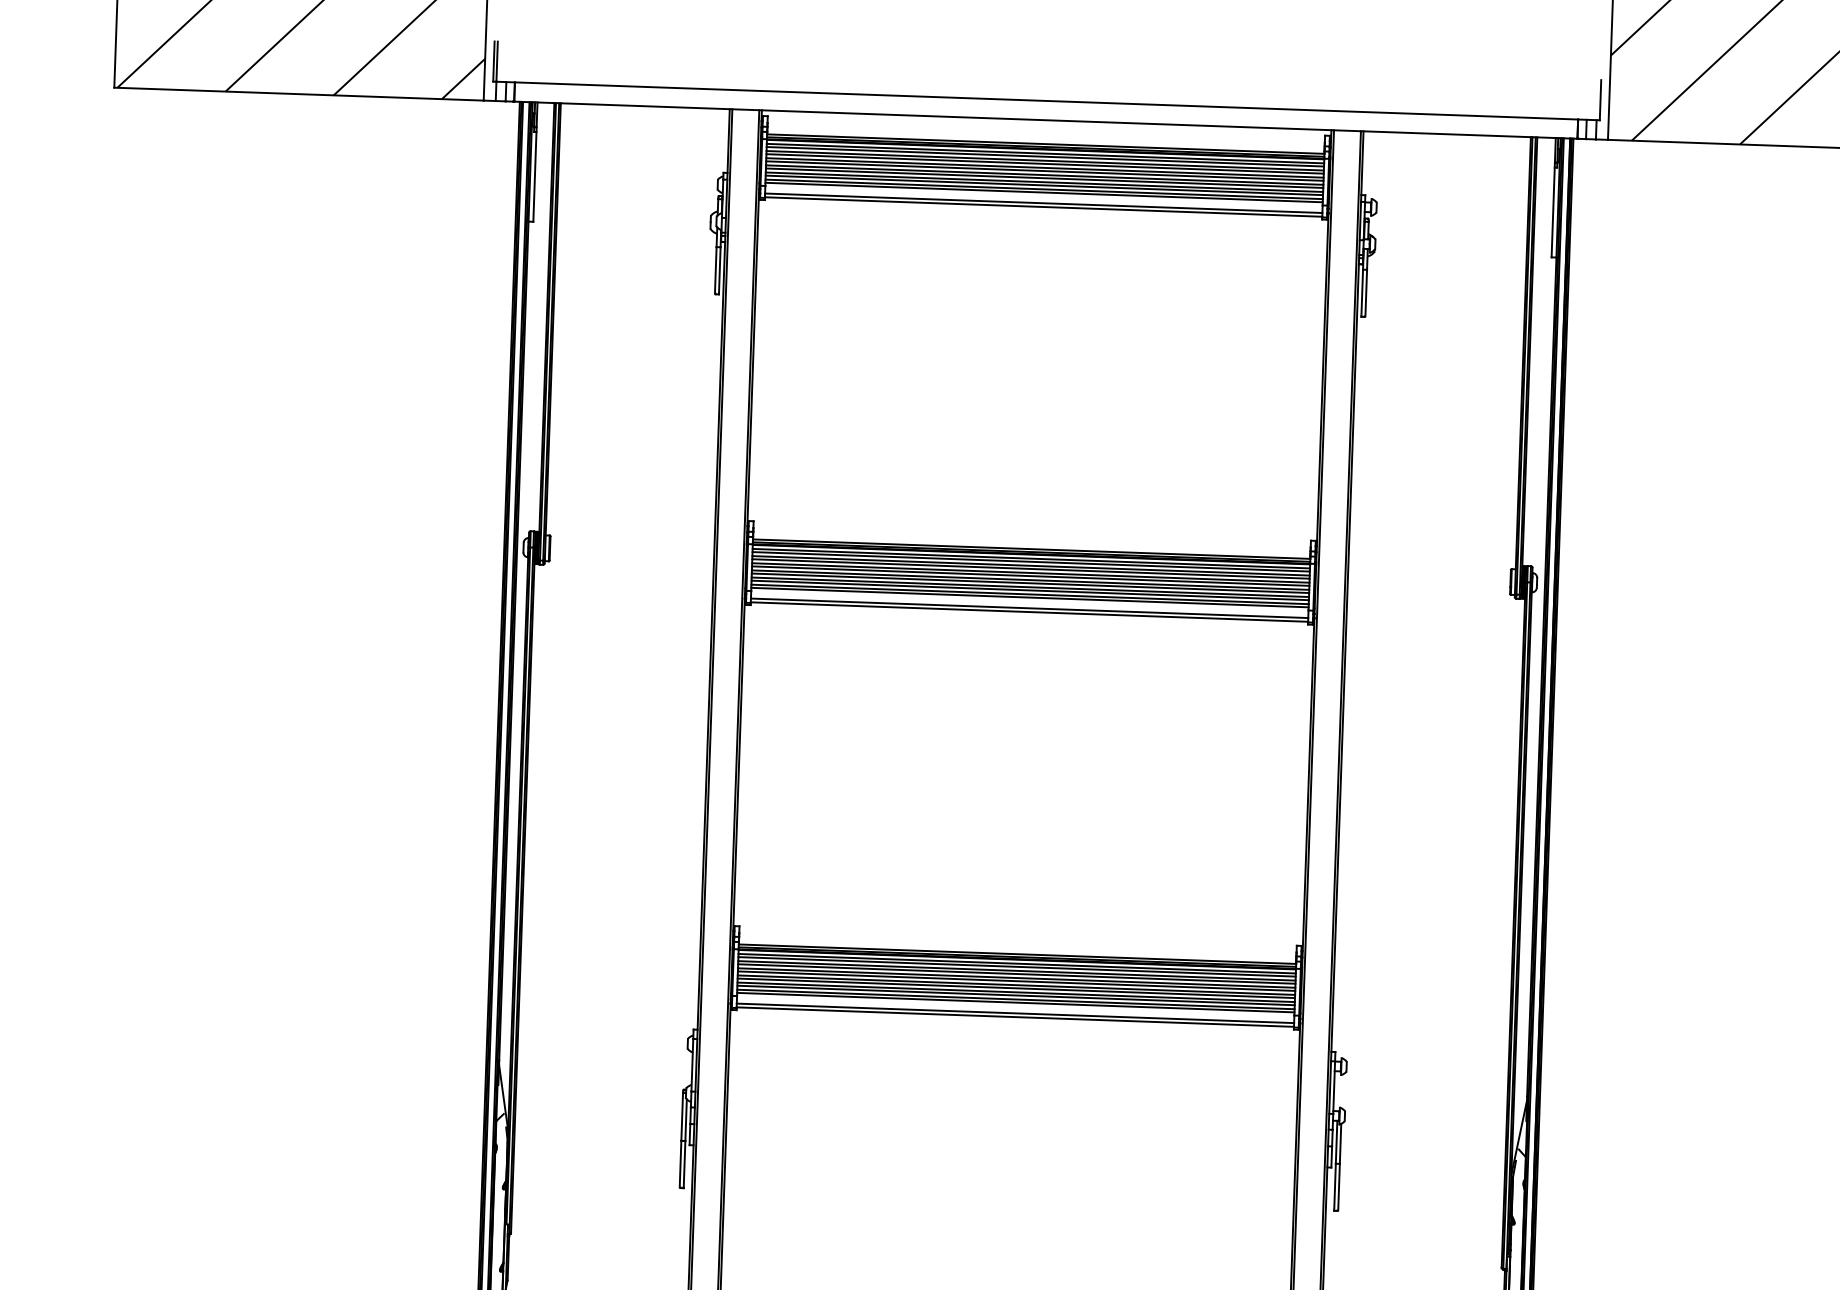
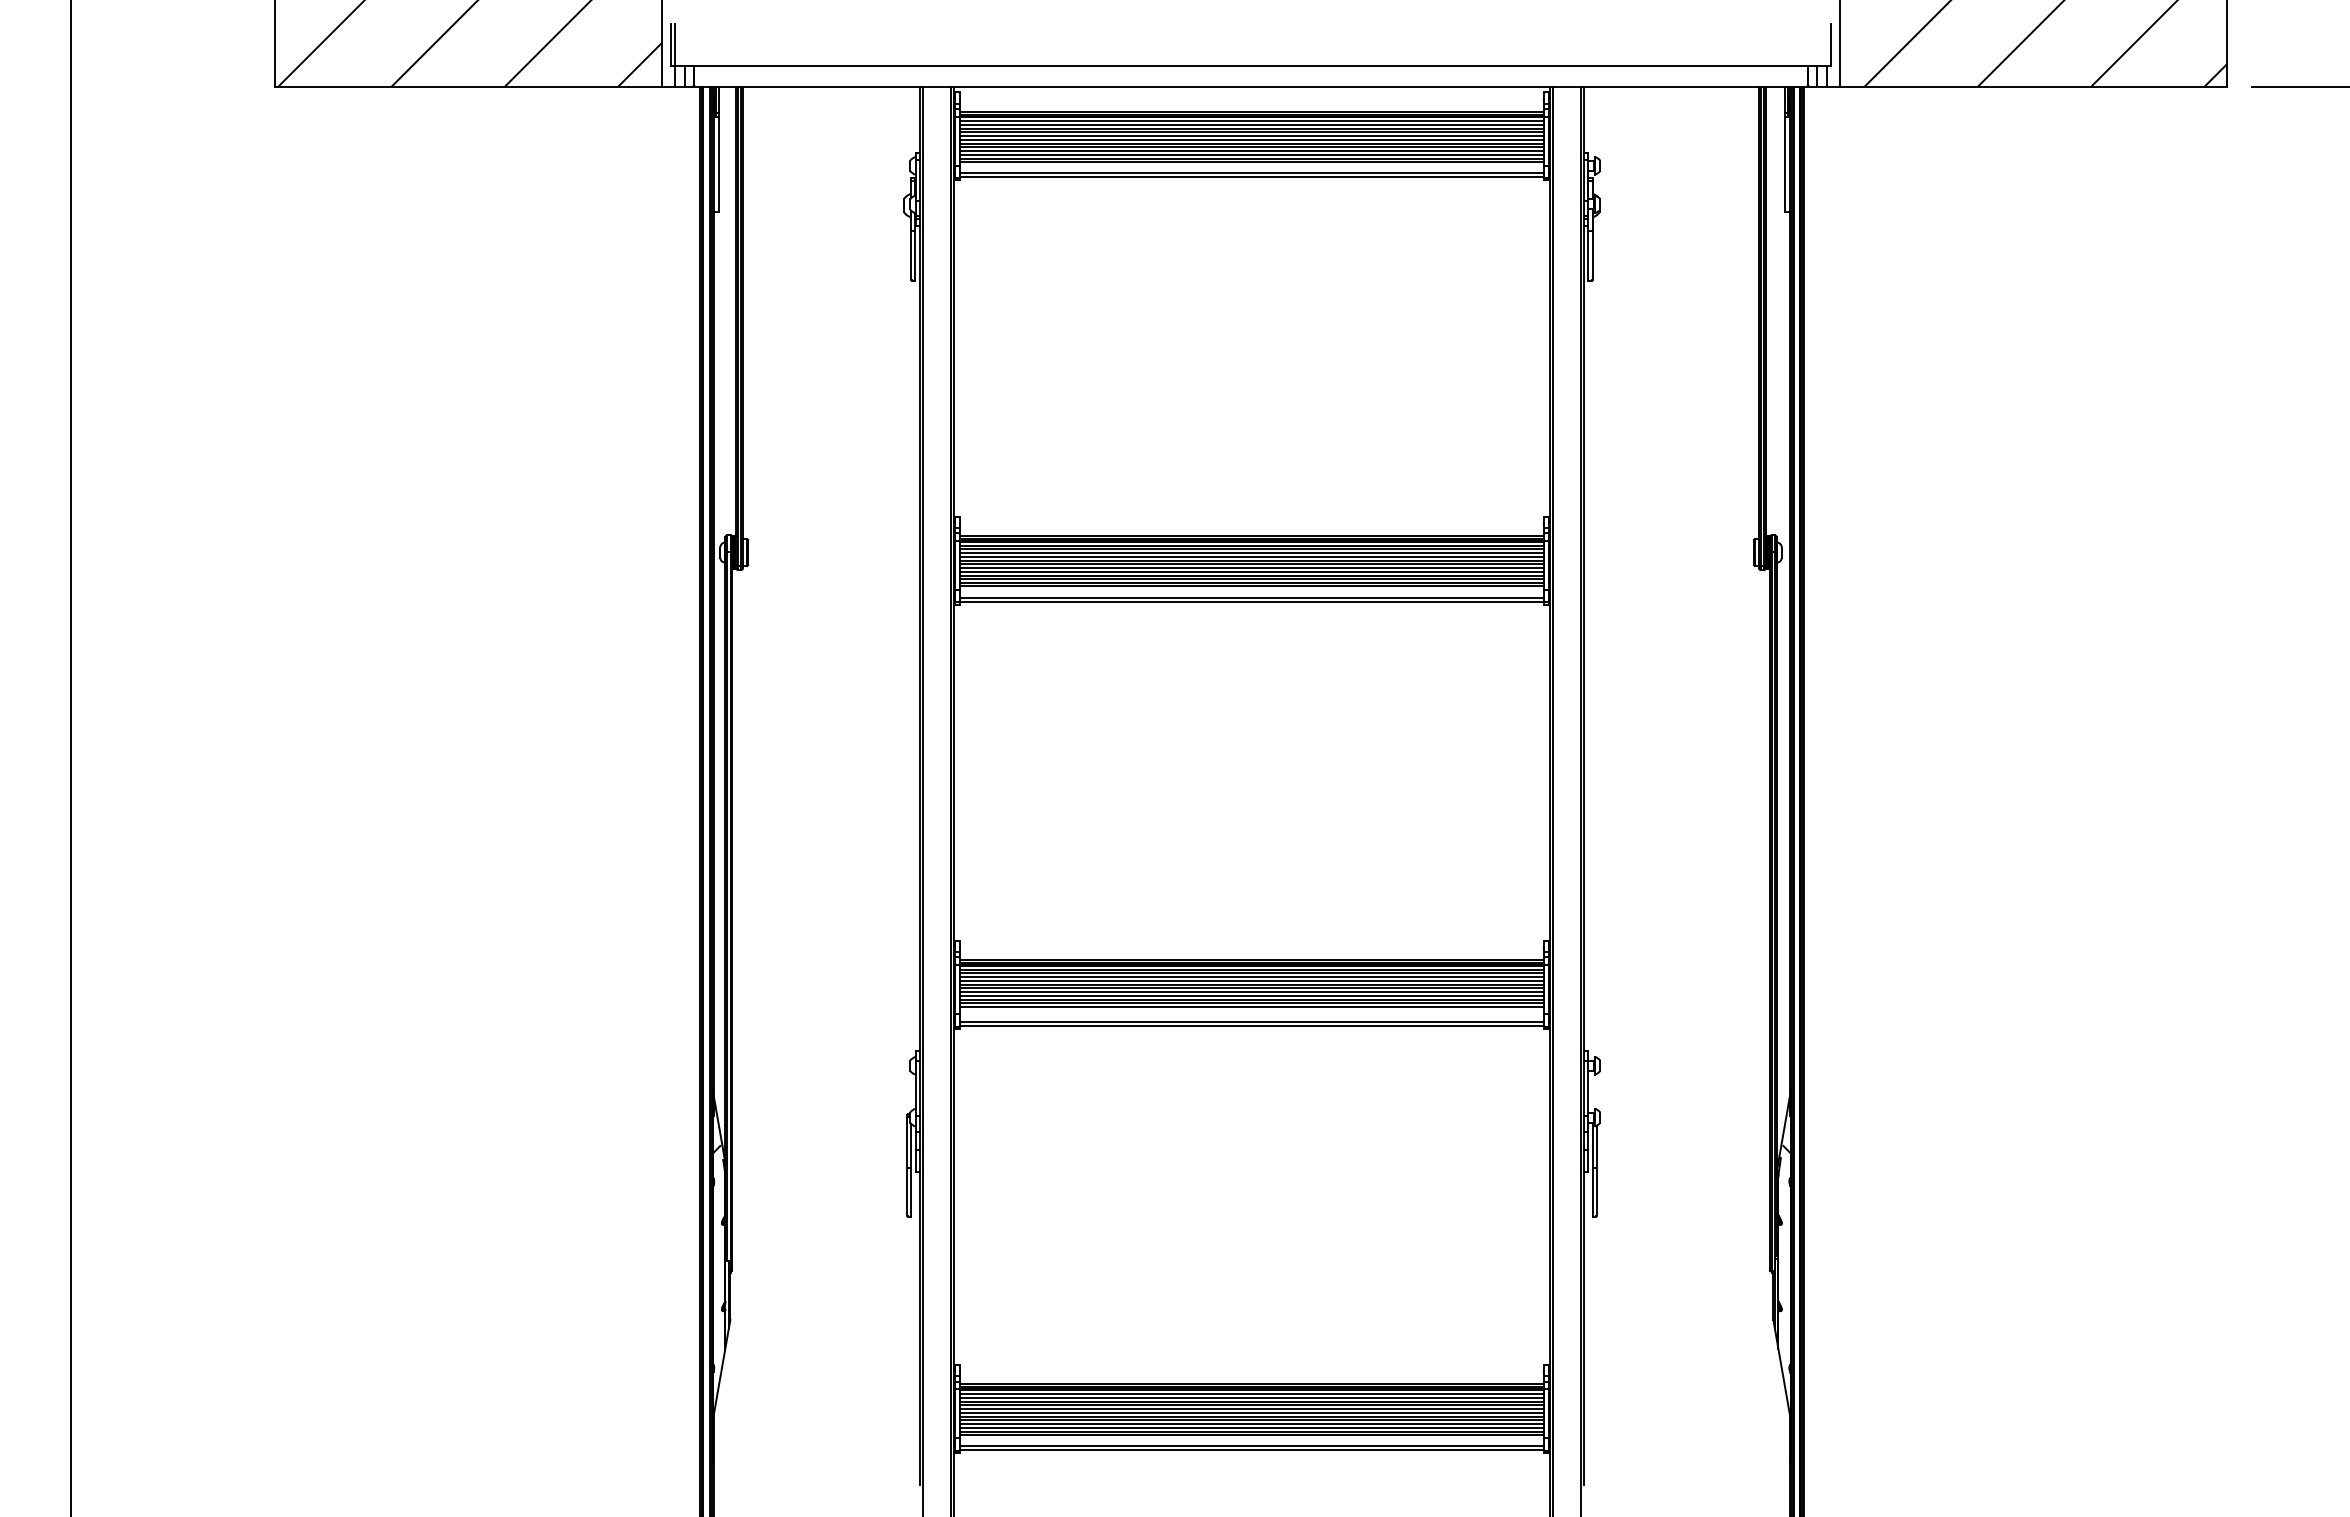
line: (1015, 1002) -> (1251, 1010), removed

